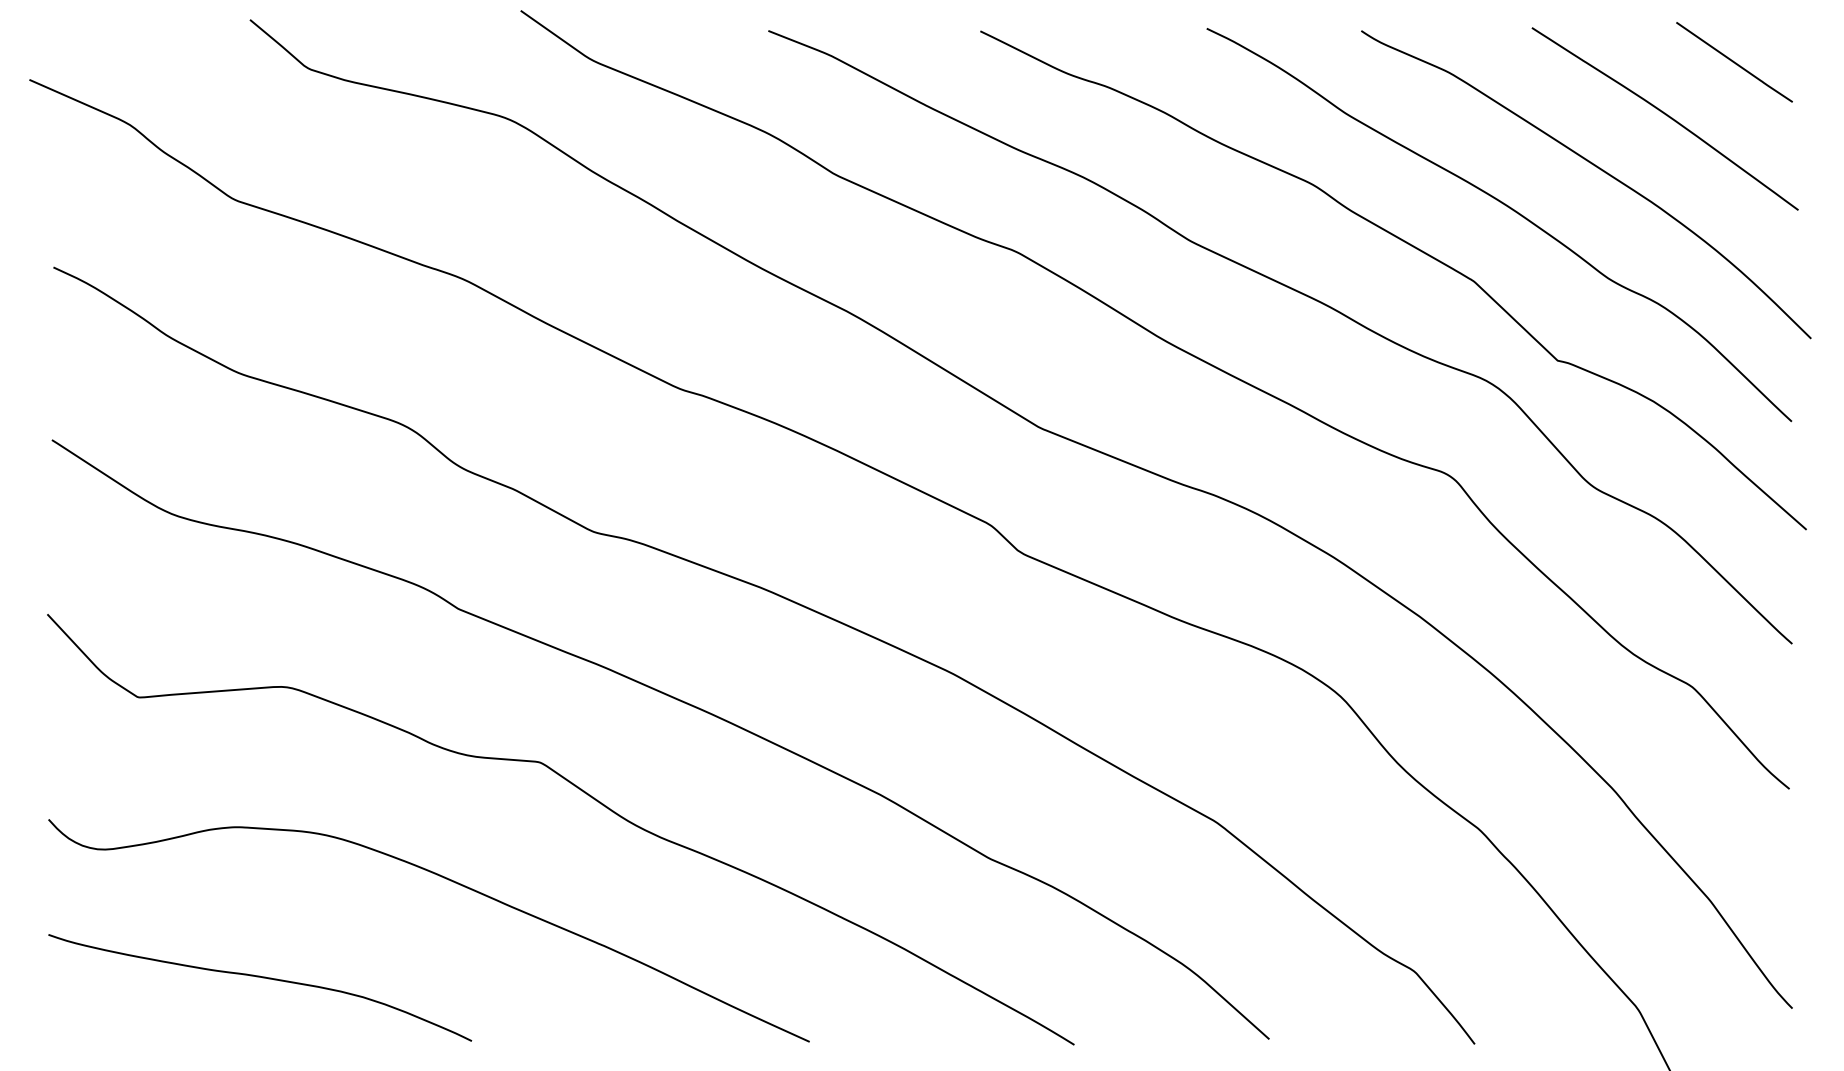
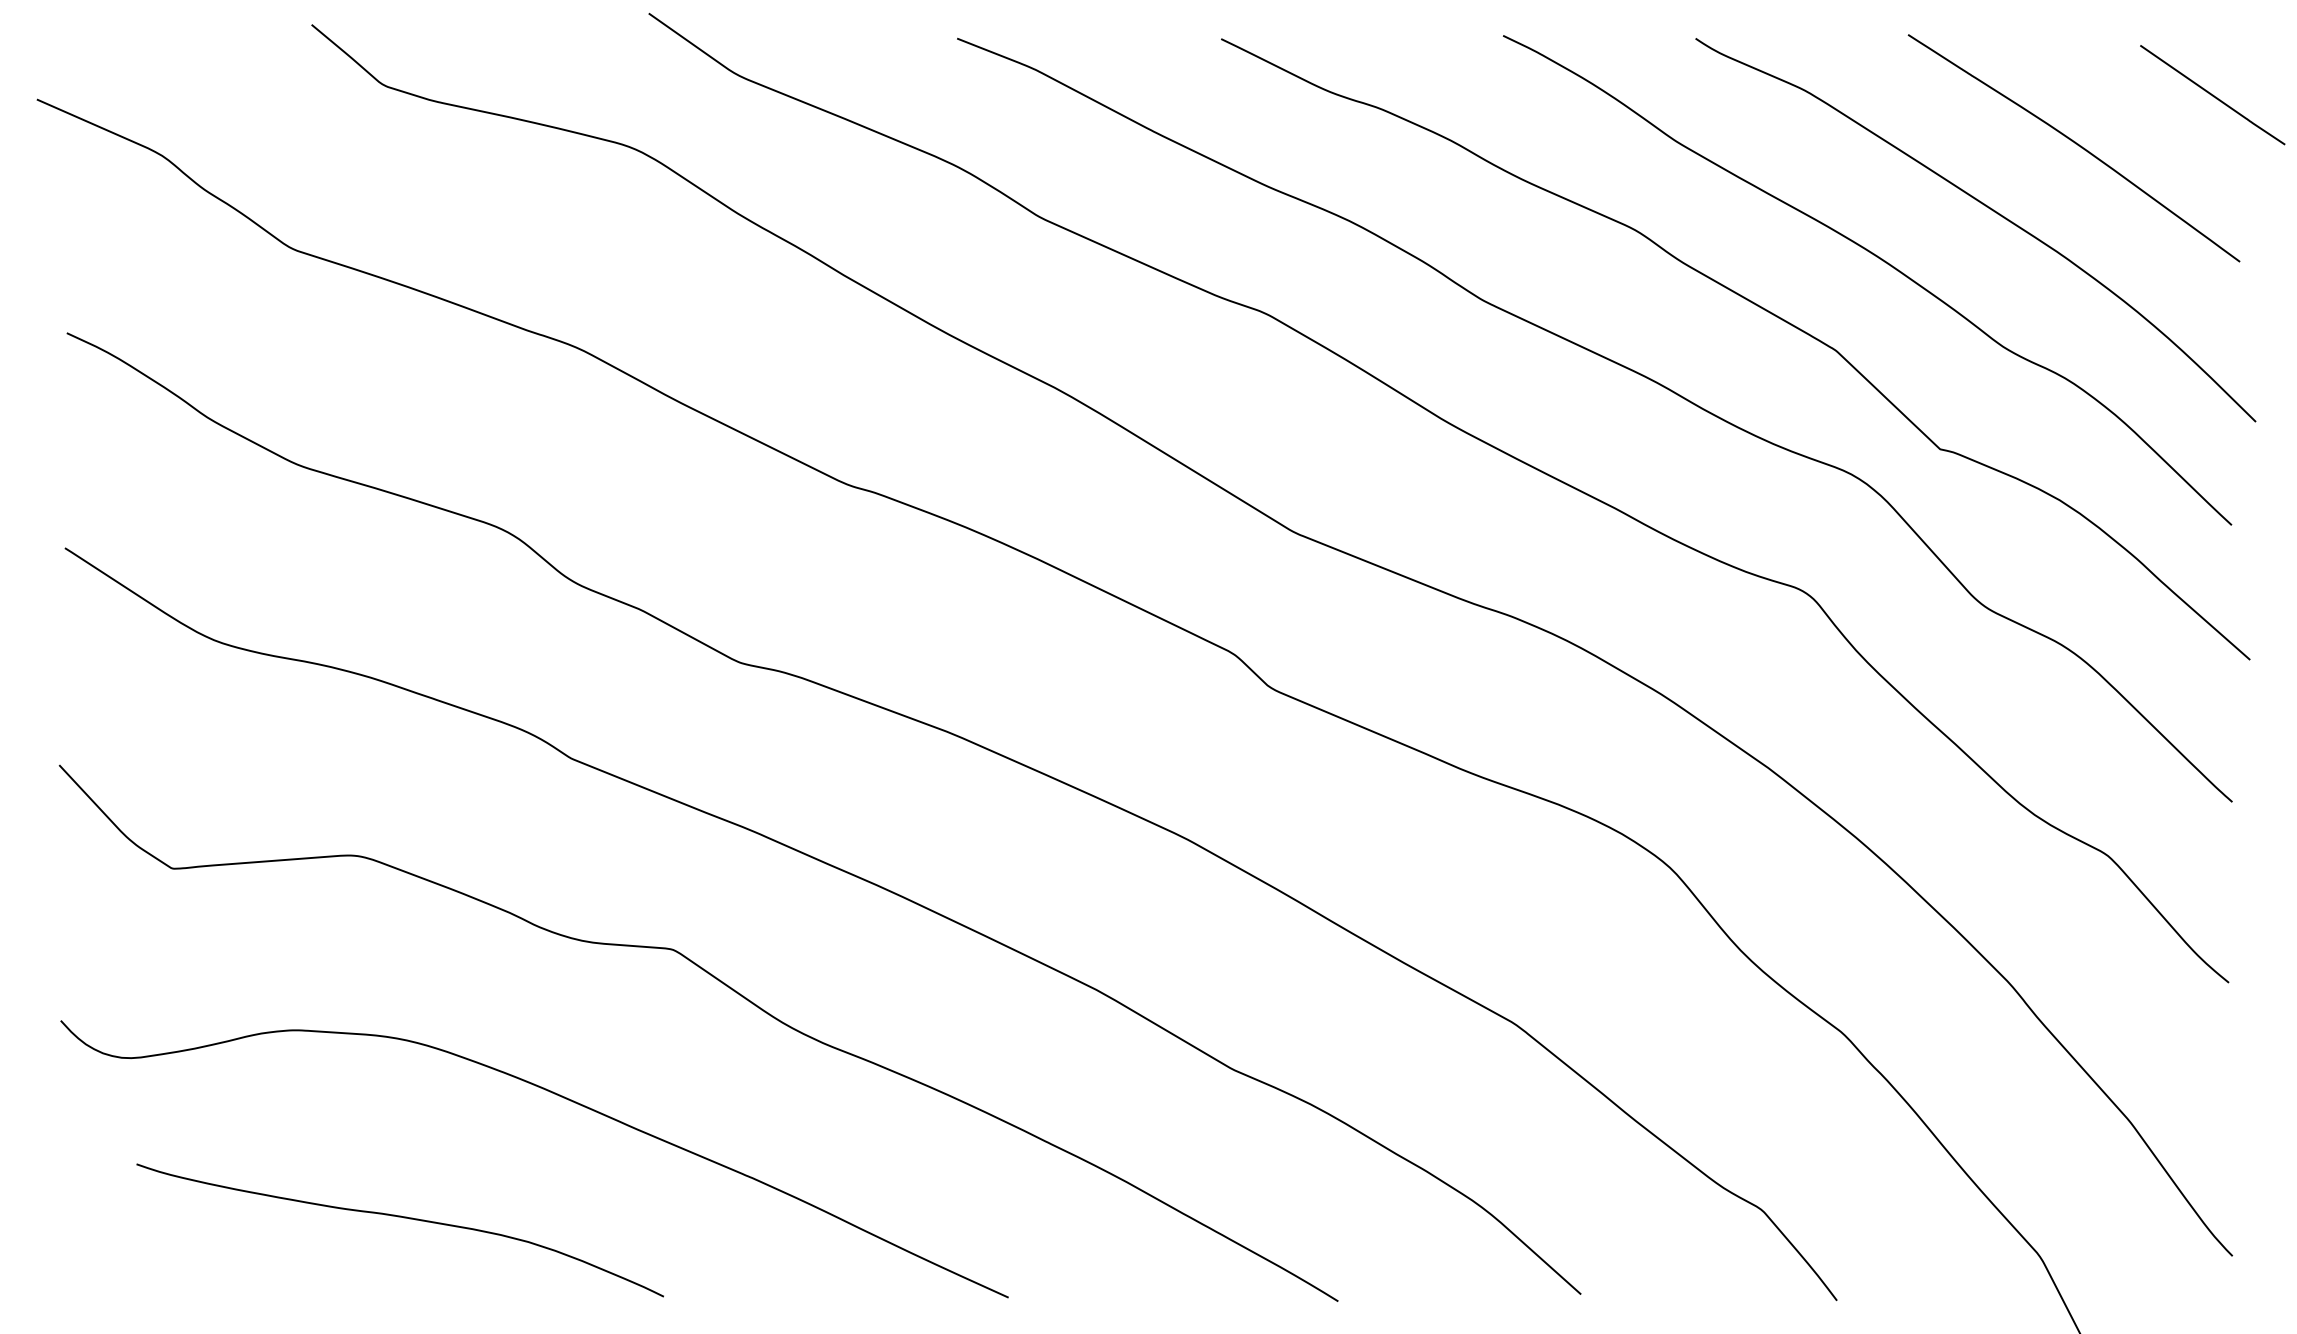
line: (1734, 62) -> (2212, 95), moved
curve: (262, 978) -> (403, 1218), moved

